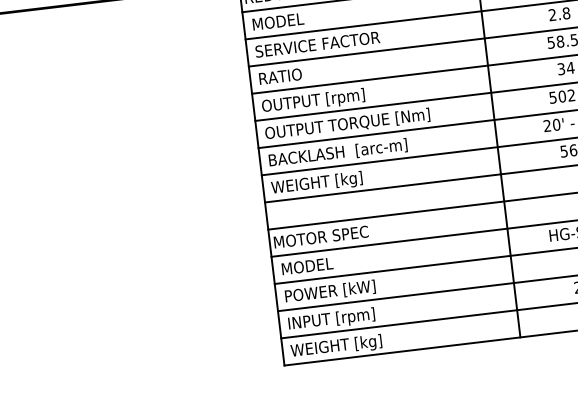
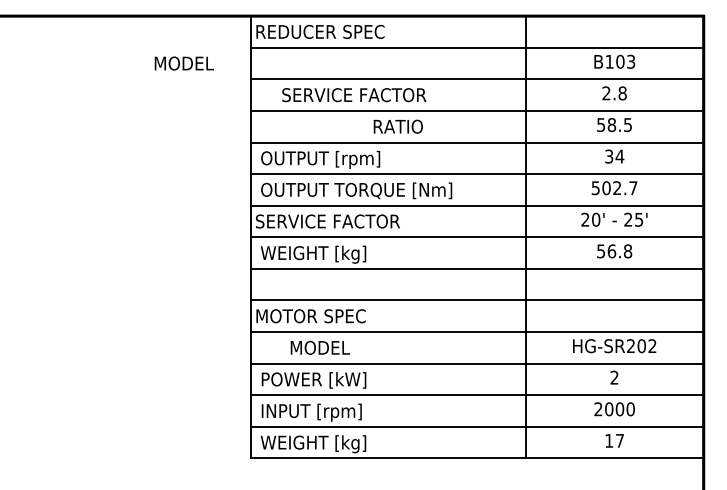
text: (277, 21) -> (183, 63), moved
text: (317, 44) -> (354, 95), moved
text: (279, 76) -> (397, 126), moved
text: (335, 153) -> (338, 222), BACKLASH  [arc-m] -> SERVICE FACTOR
text: (306, 266) -> (319, 347), moved

